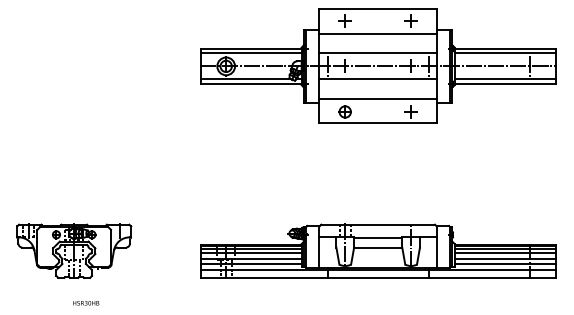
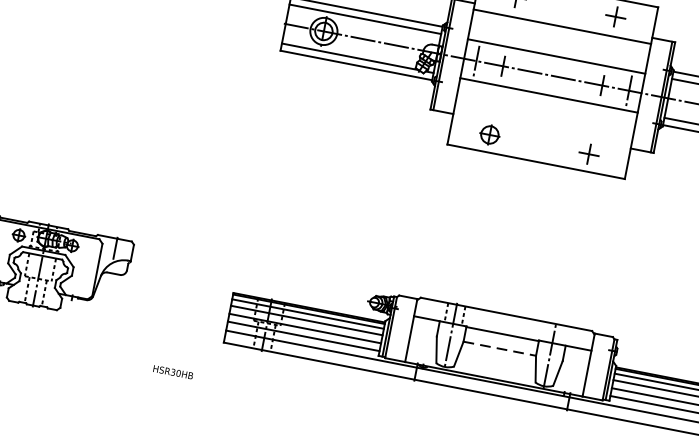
line: (378, 99) -> (543, 125), removed
line: (378, 247) -> (500, 348), solid -> dashed
text: (86, 303) -> (173, 372), moved

